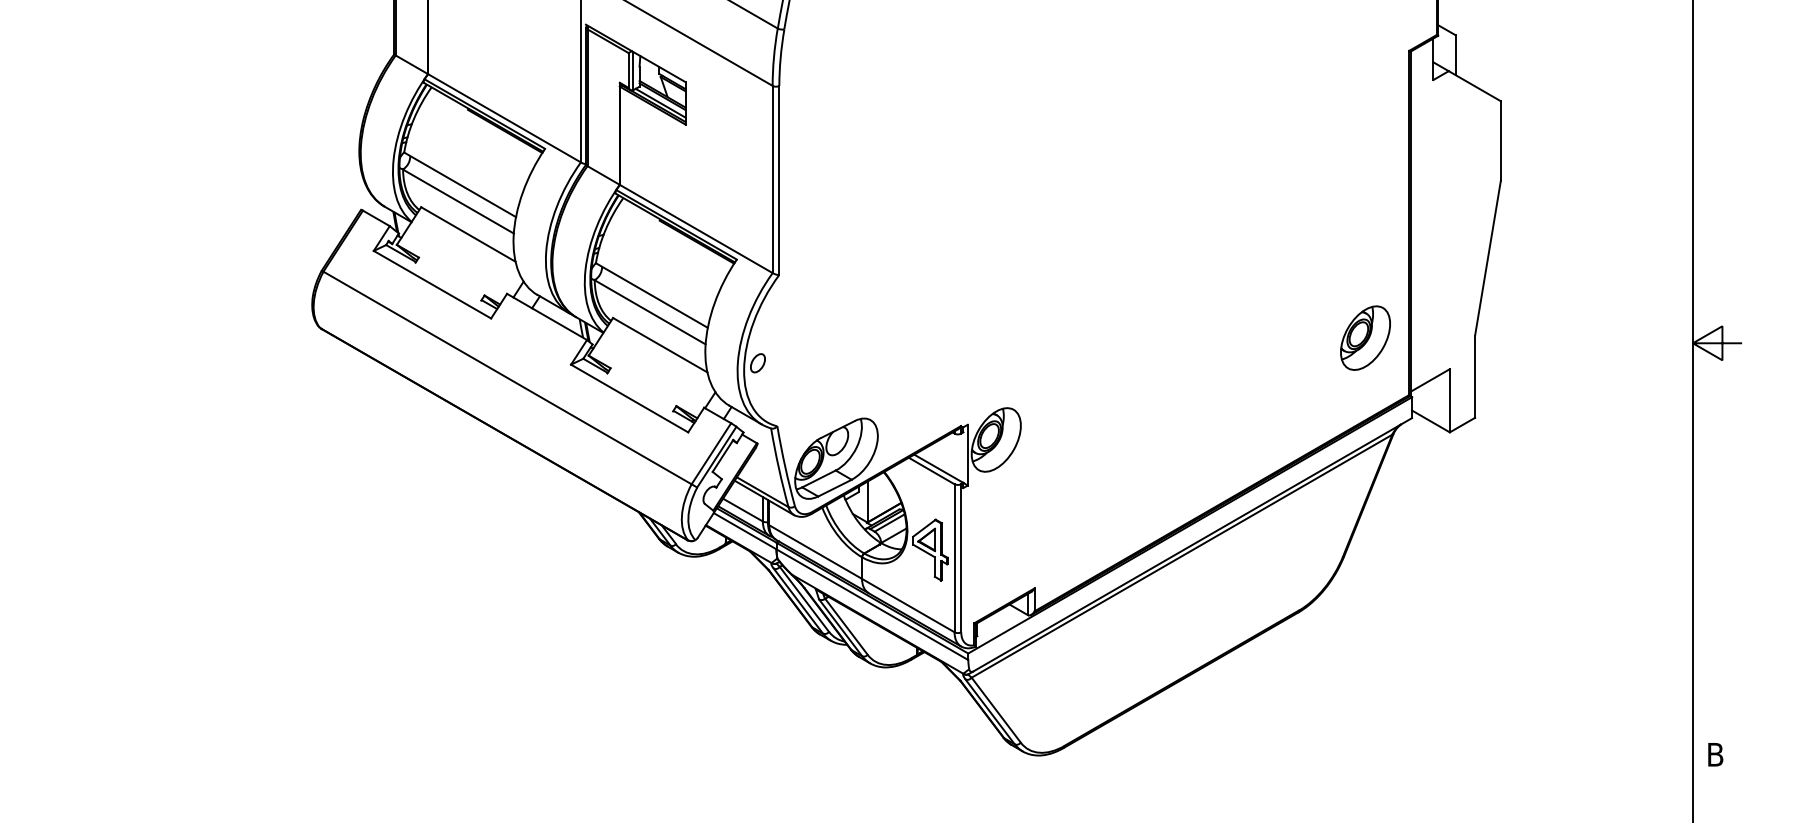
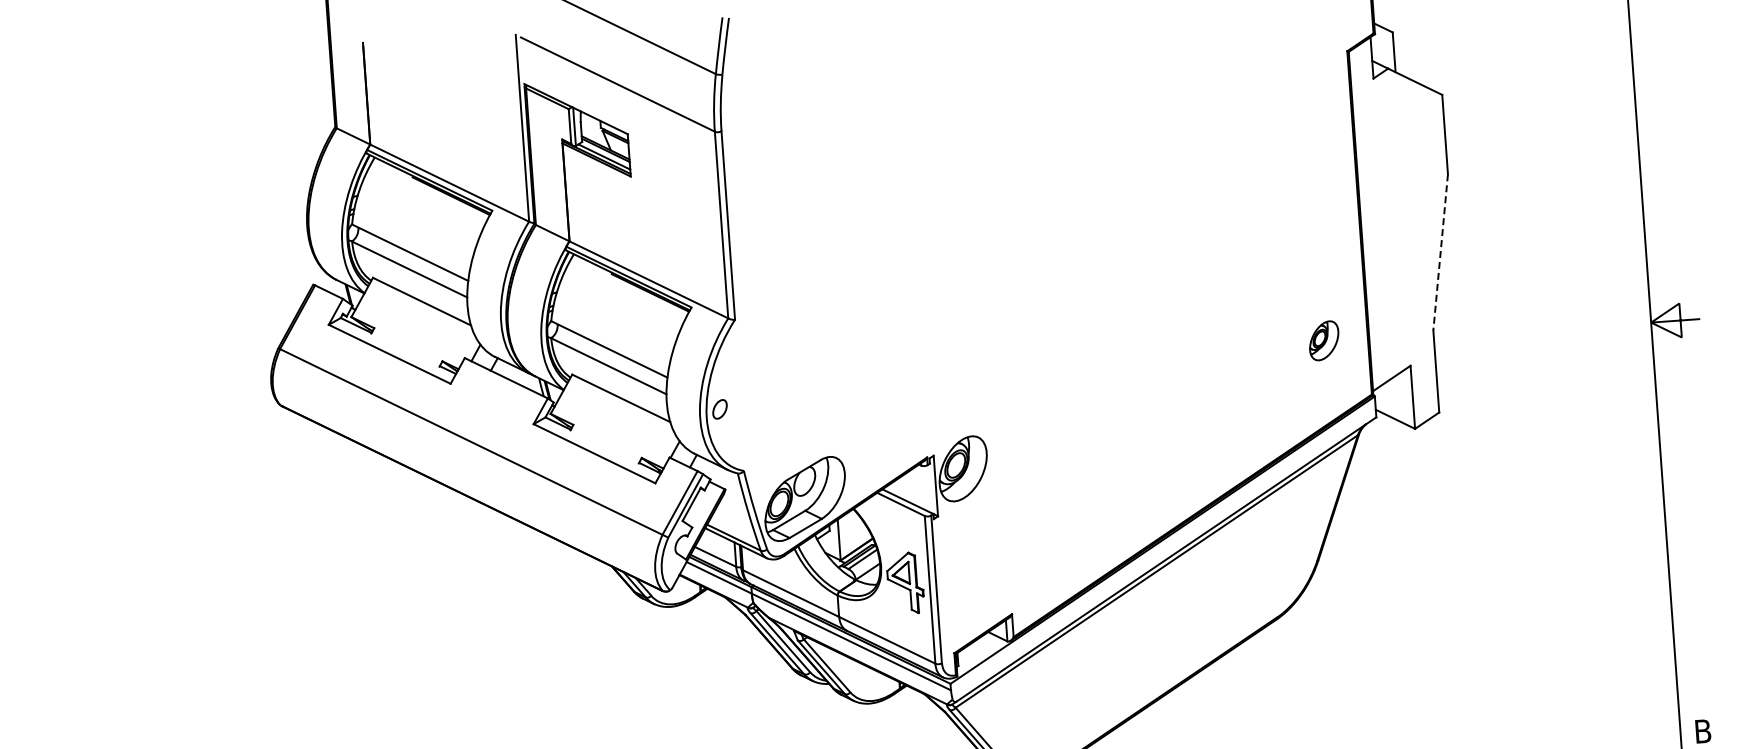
line: (1487, 258) -> (1440, 252), solid -> dashed
part: (1365, 337) -> (1324, 340), size x0.6

